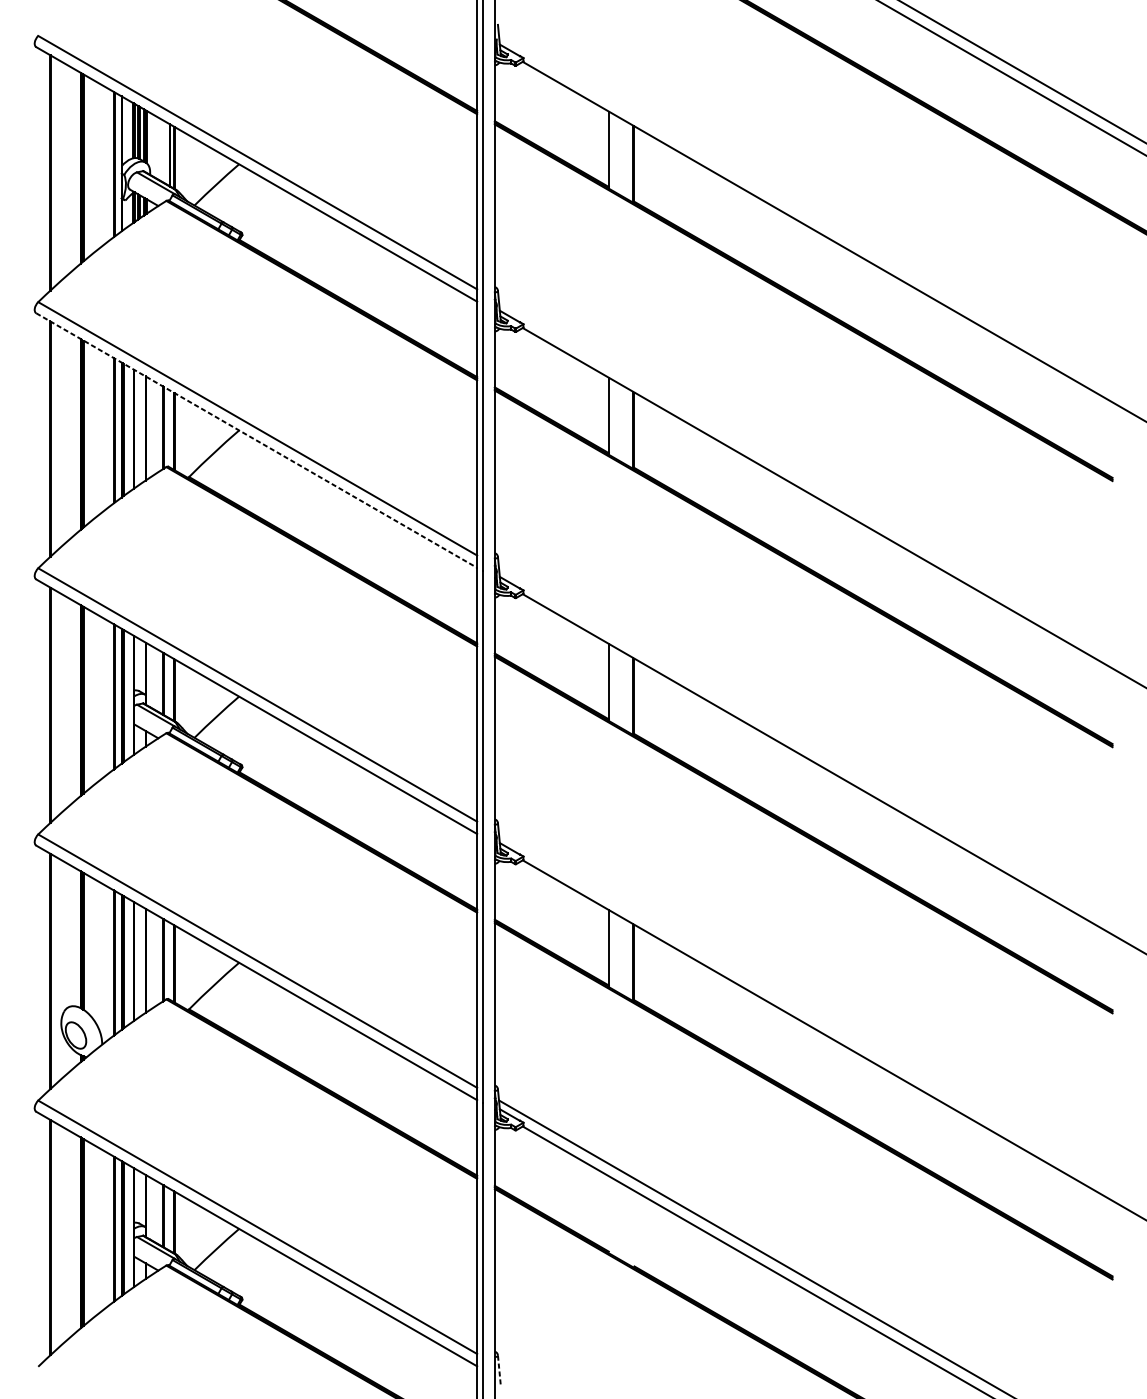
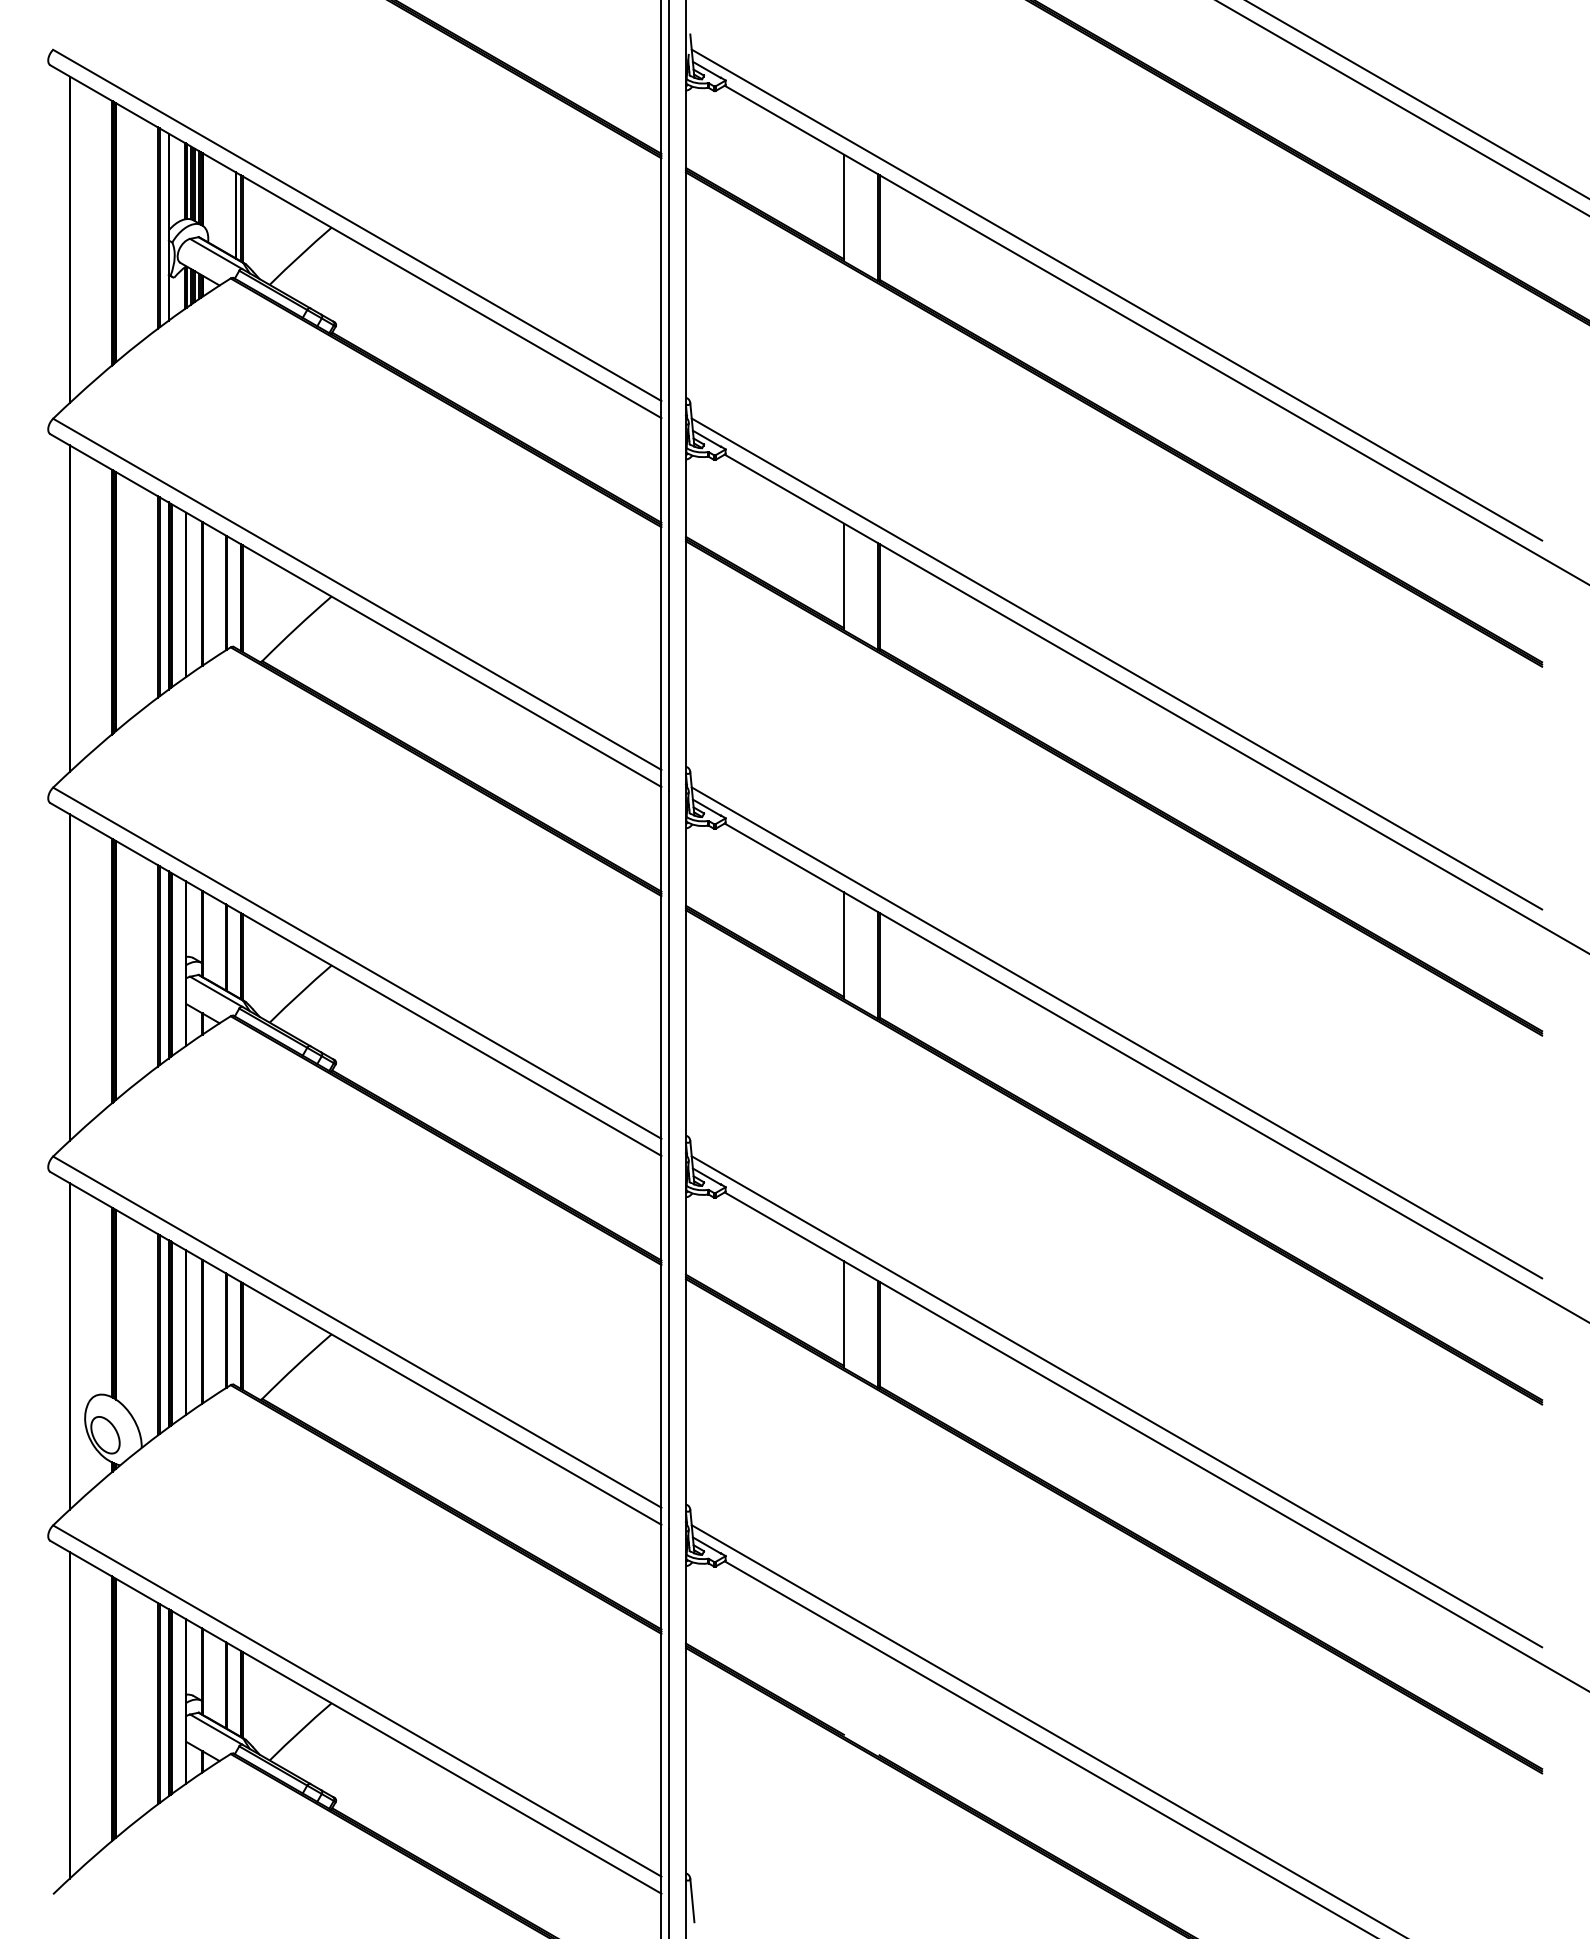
line: (805, 212) -> (1116, 294), added
line: (256, 440) -> (355, 610), dashed -> solid
line: (805, 478) -> (1116, 663), added
line: (805, 744) -> (1116, 1032), added
line: (805, 1011) -> (1116, 1401), added
line: (499, 1371) -> (692, 1900), dashed -> solid

